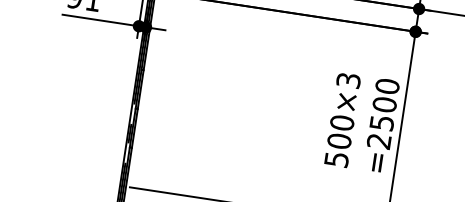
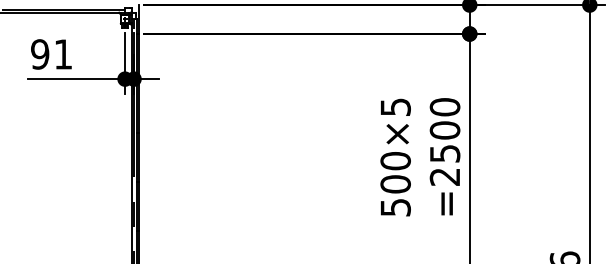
text: (348, 80) -> (395, 106), 500×3 -> 500×5

